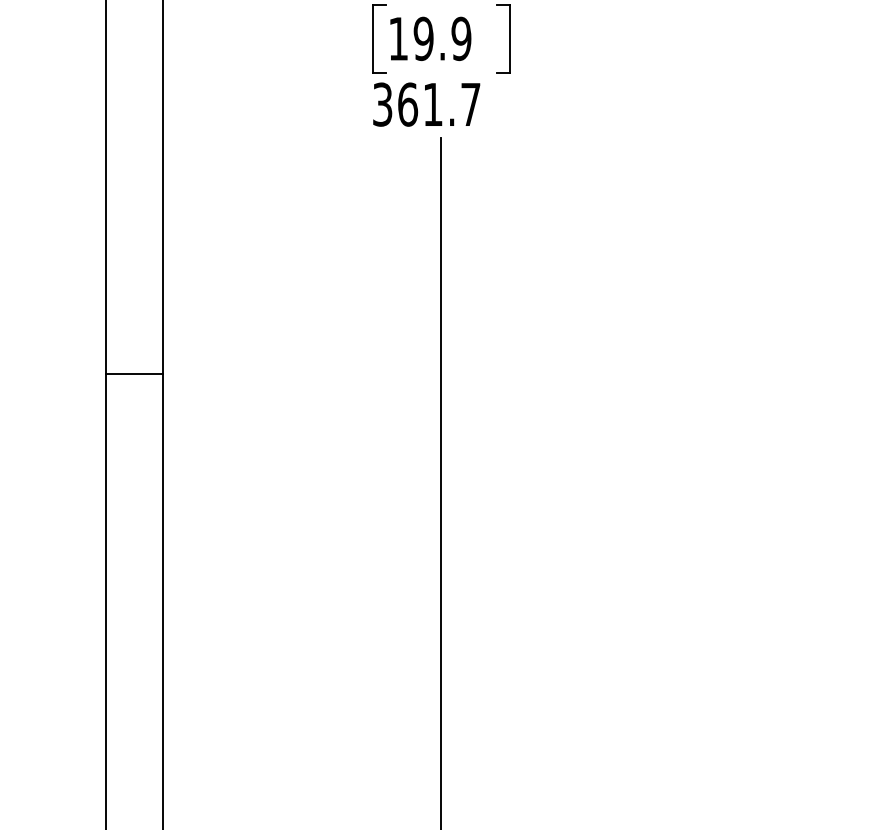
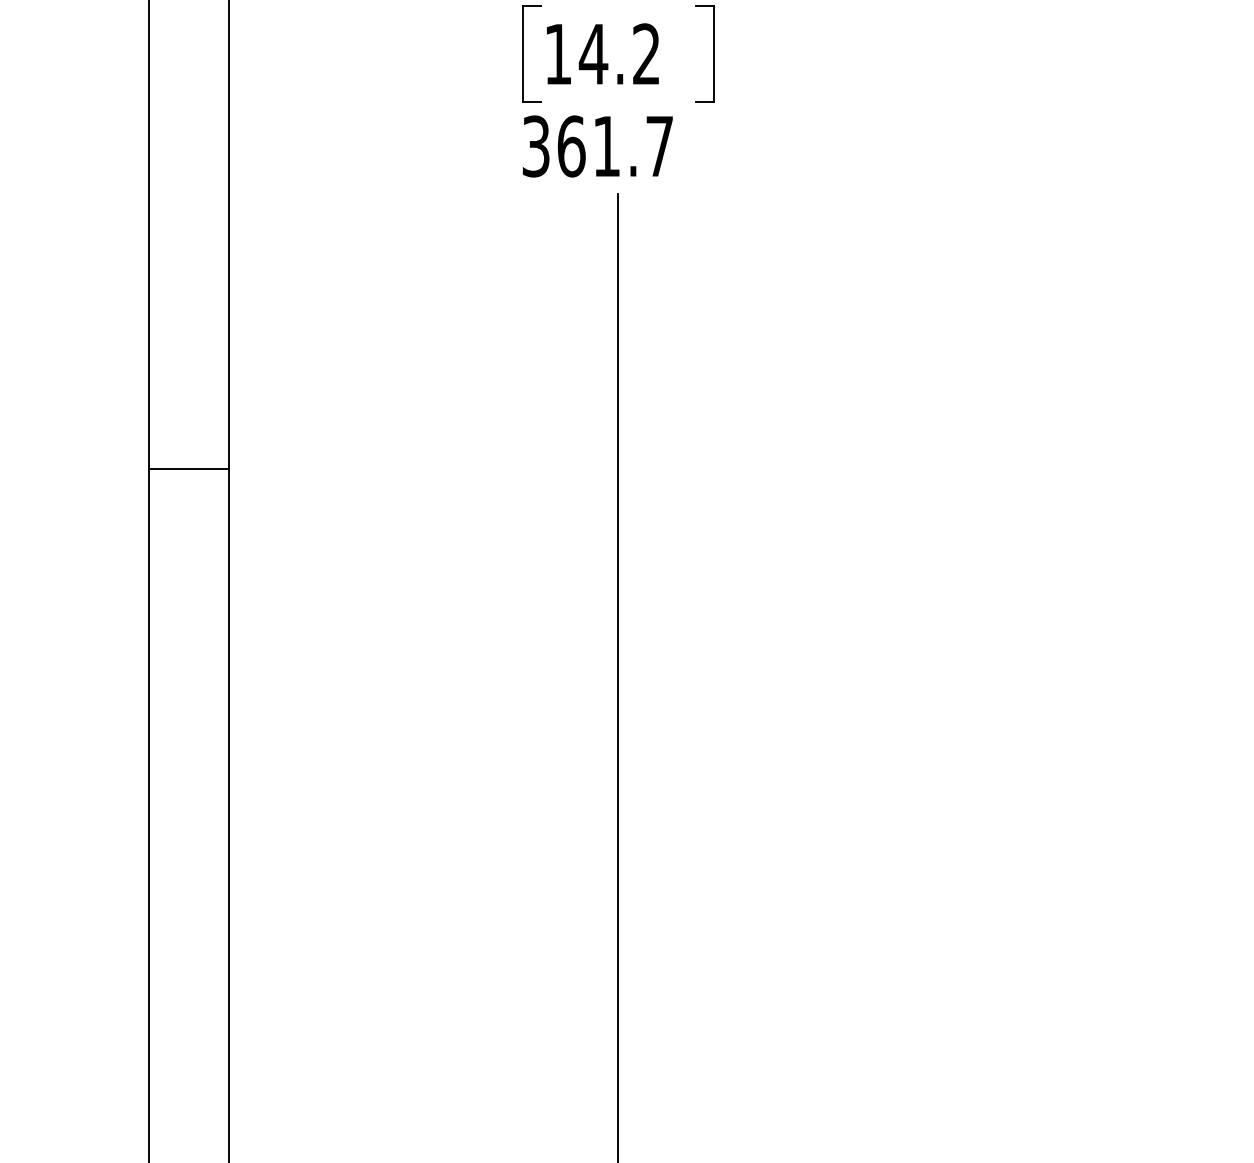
text: (442, 39) -> (619, 54), 19.9 -> 14.2
line: (134, 374) -> (188, 469), moved

